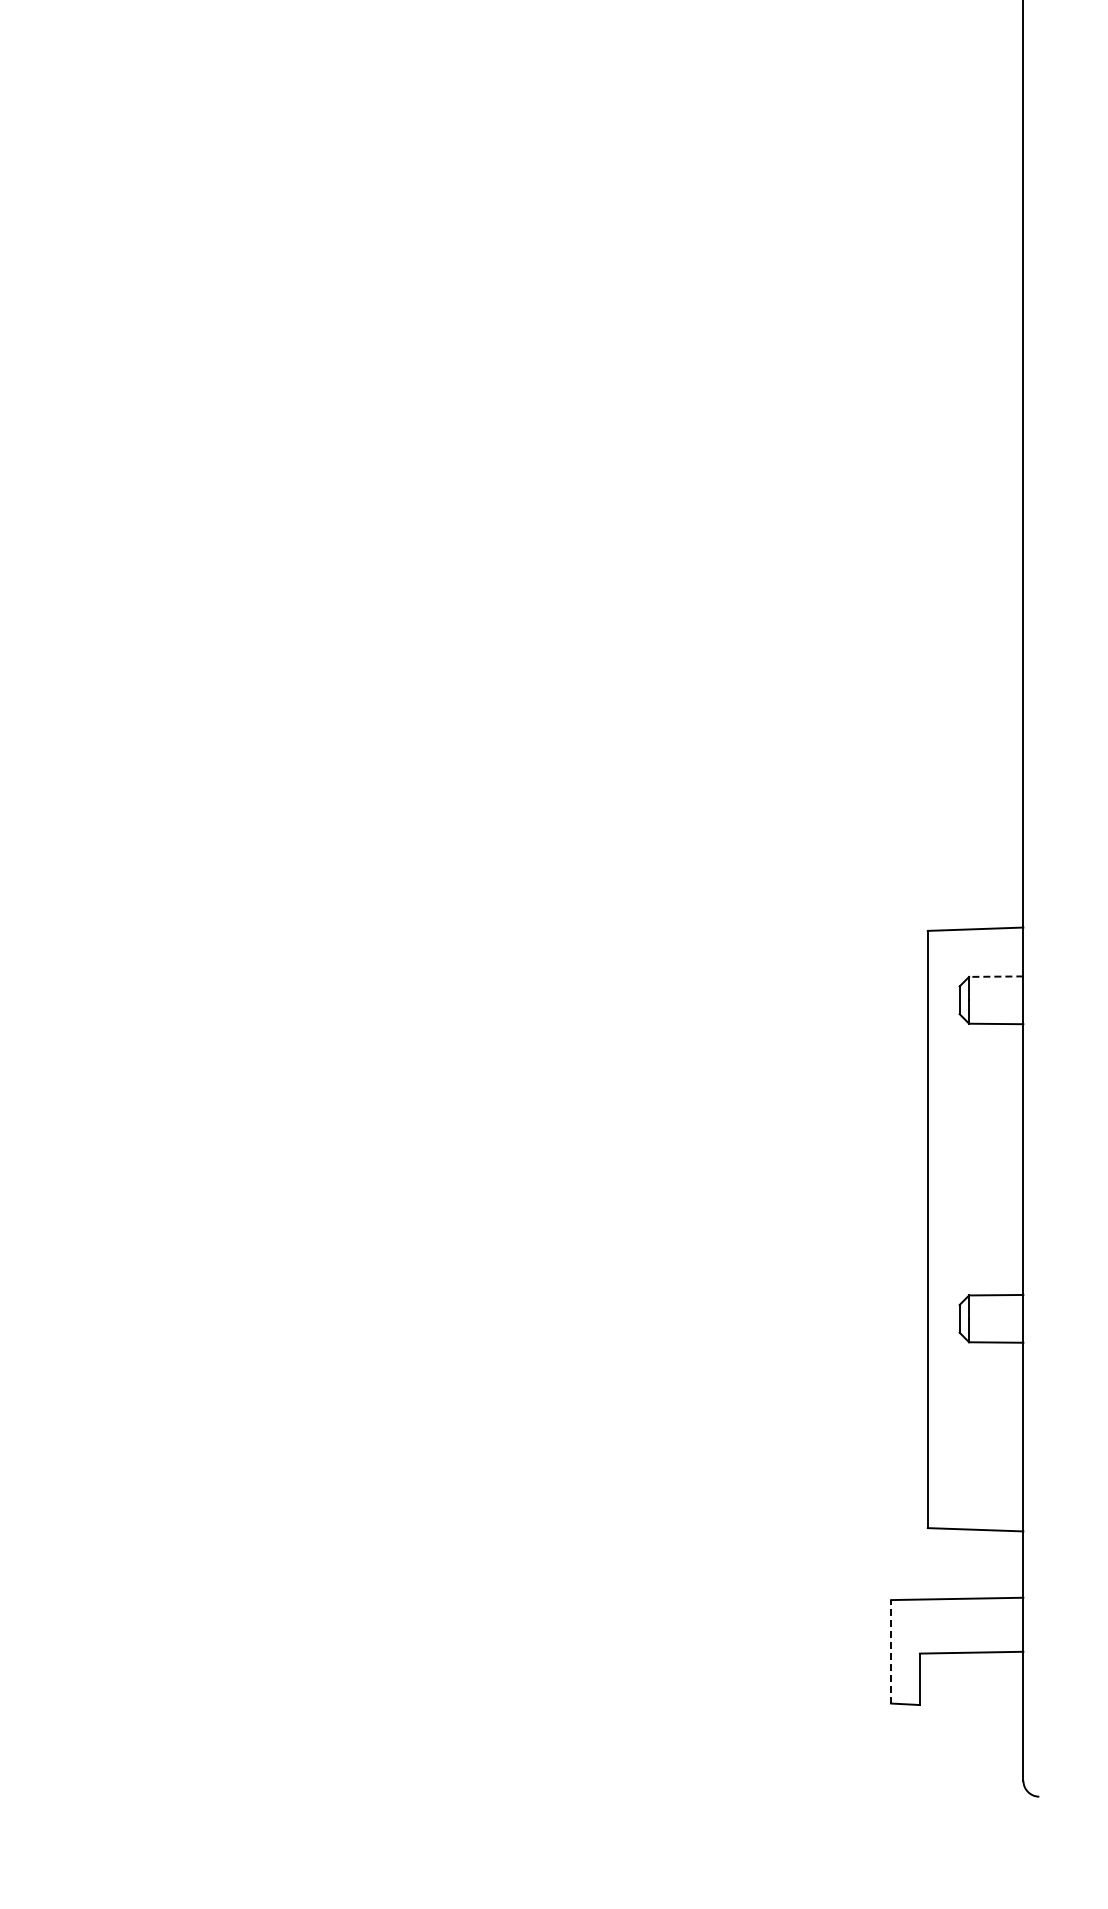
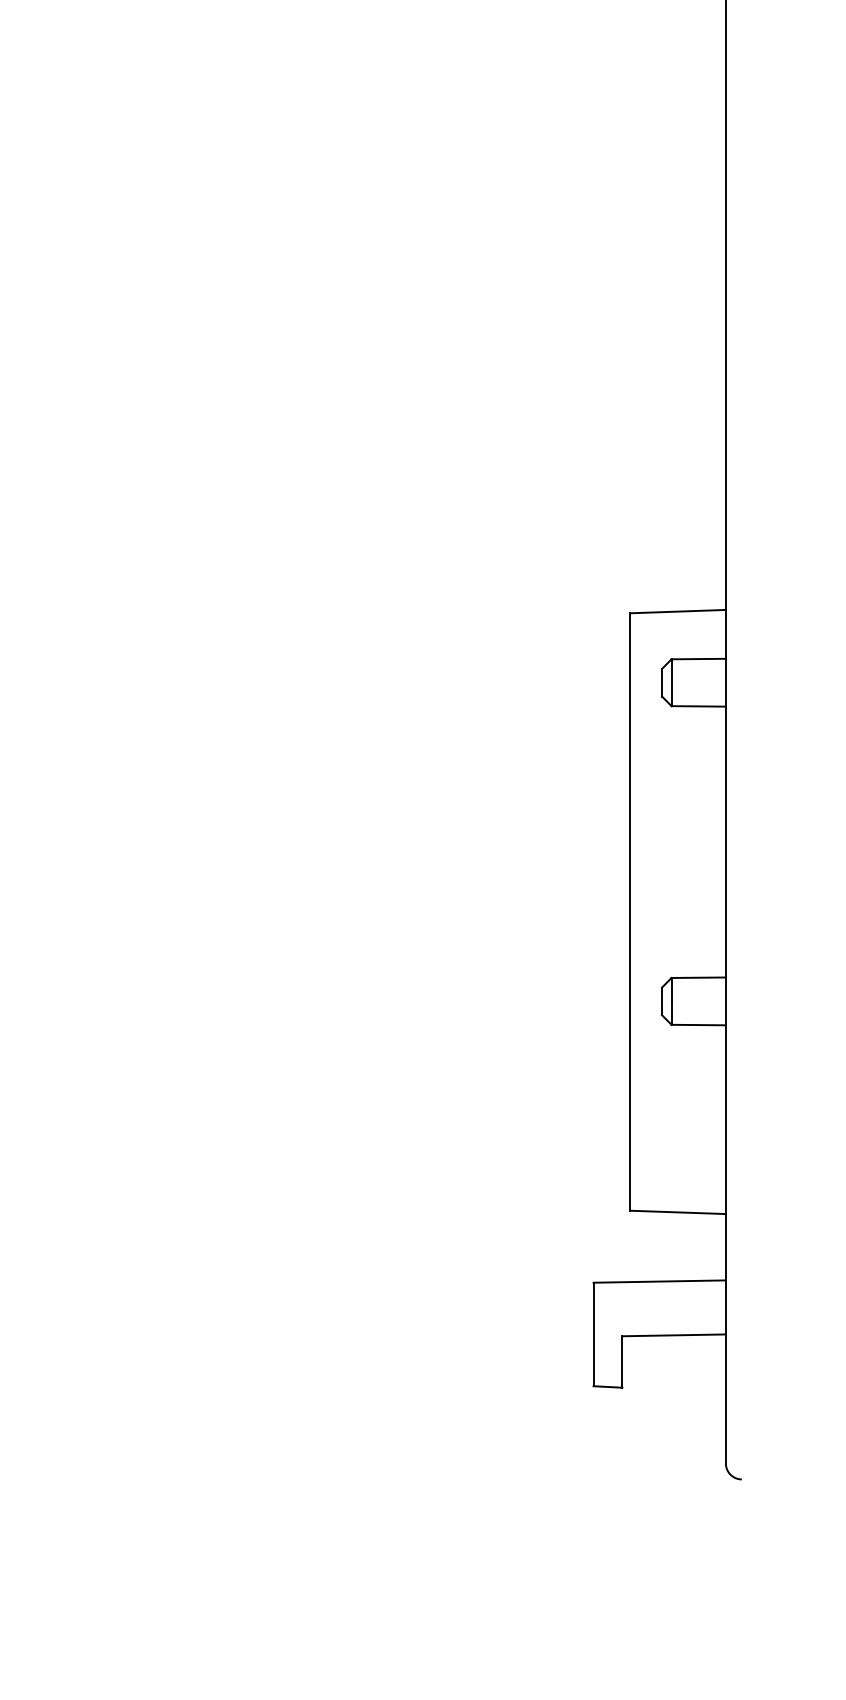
line: (995, 976) -> (697, 658), dashed -> solid
line: (891, 1651) -> (593, 1334), dashed -> solid

